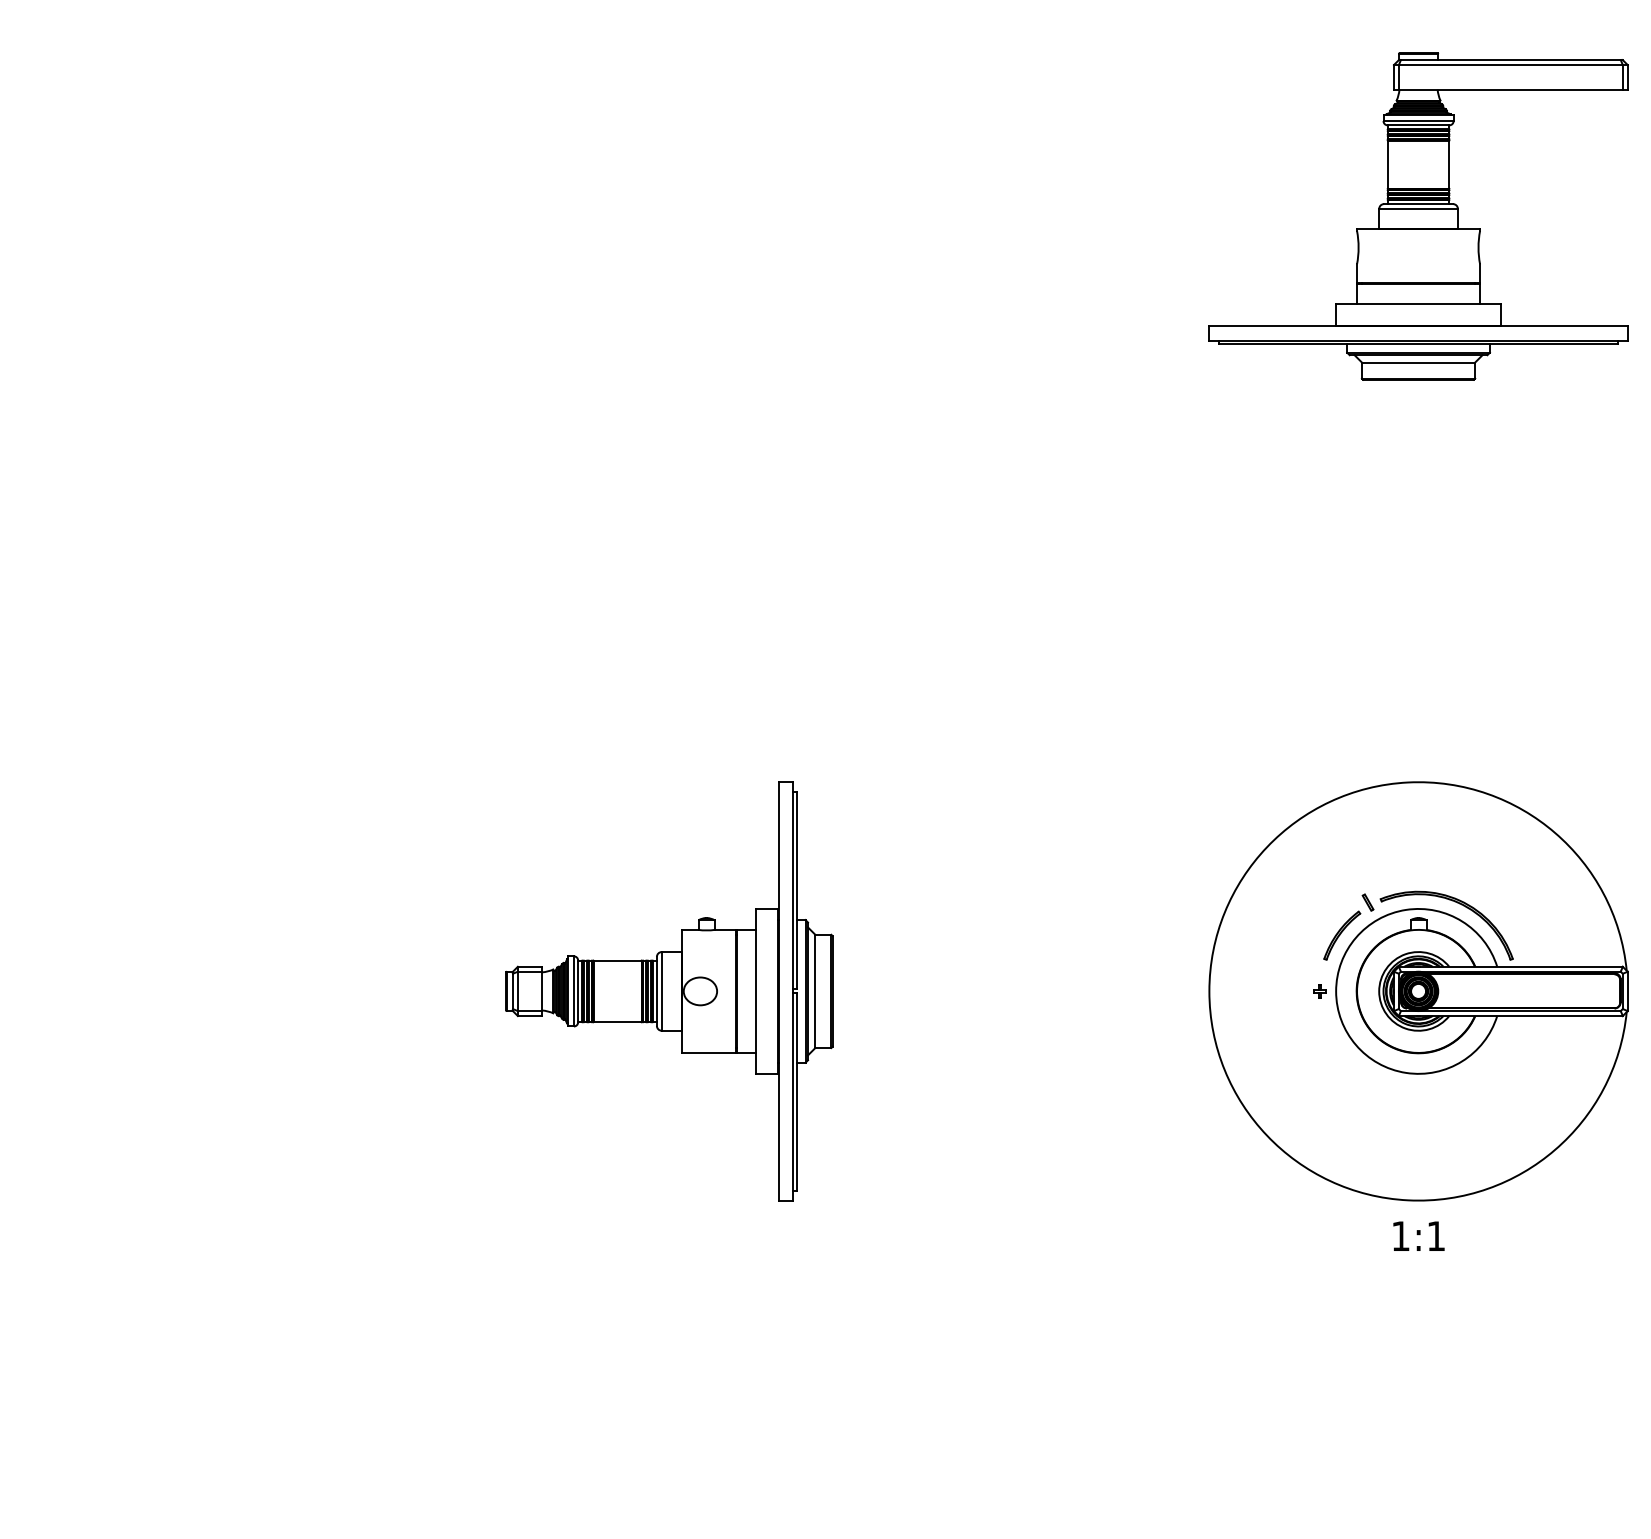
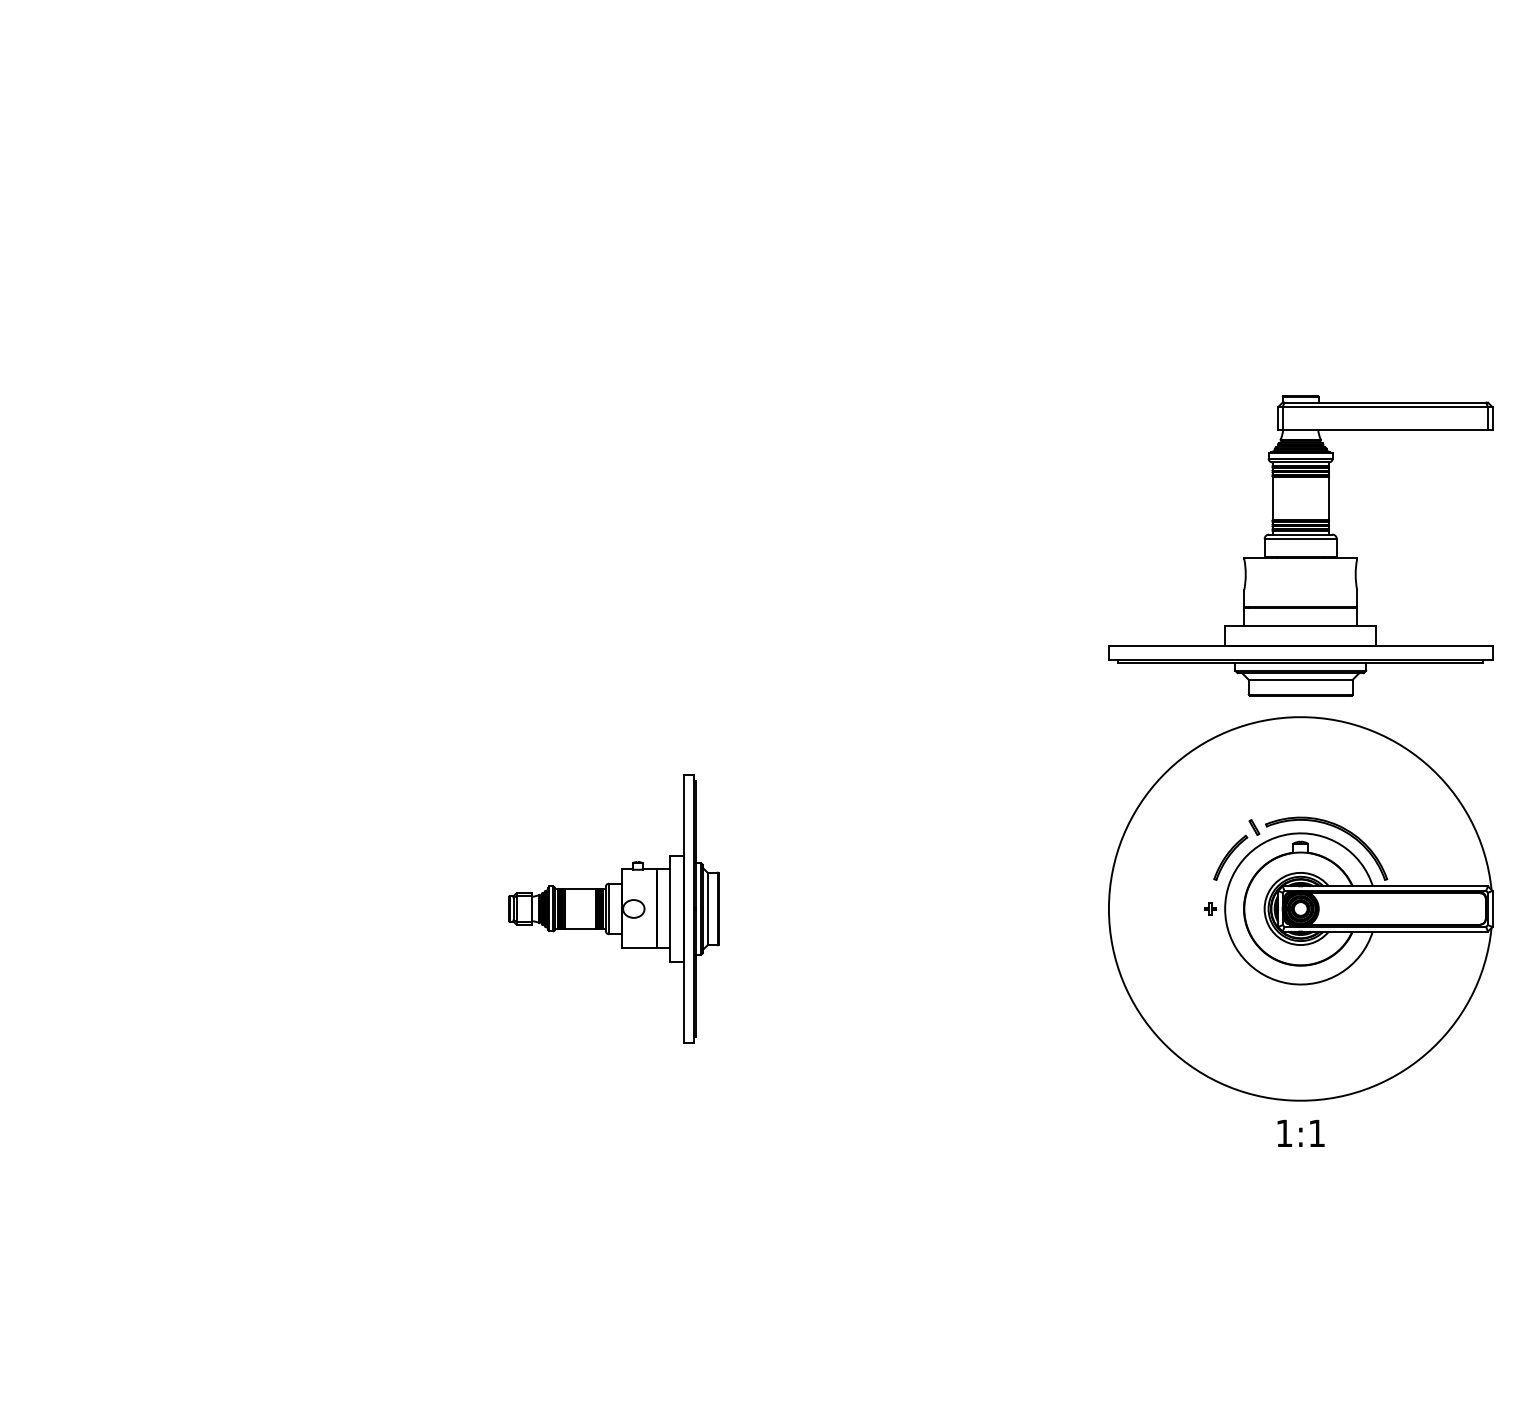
part: (1418, 216) -> (1300, 545), moved
part: (669, 991) -> (613, 909), size x0.7

